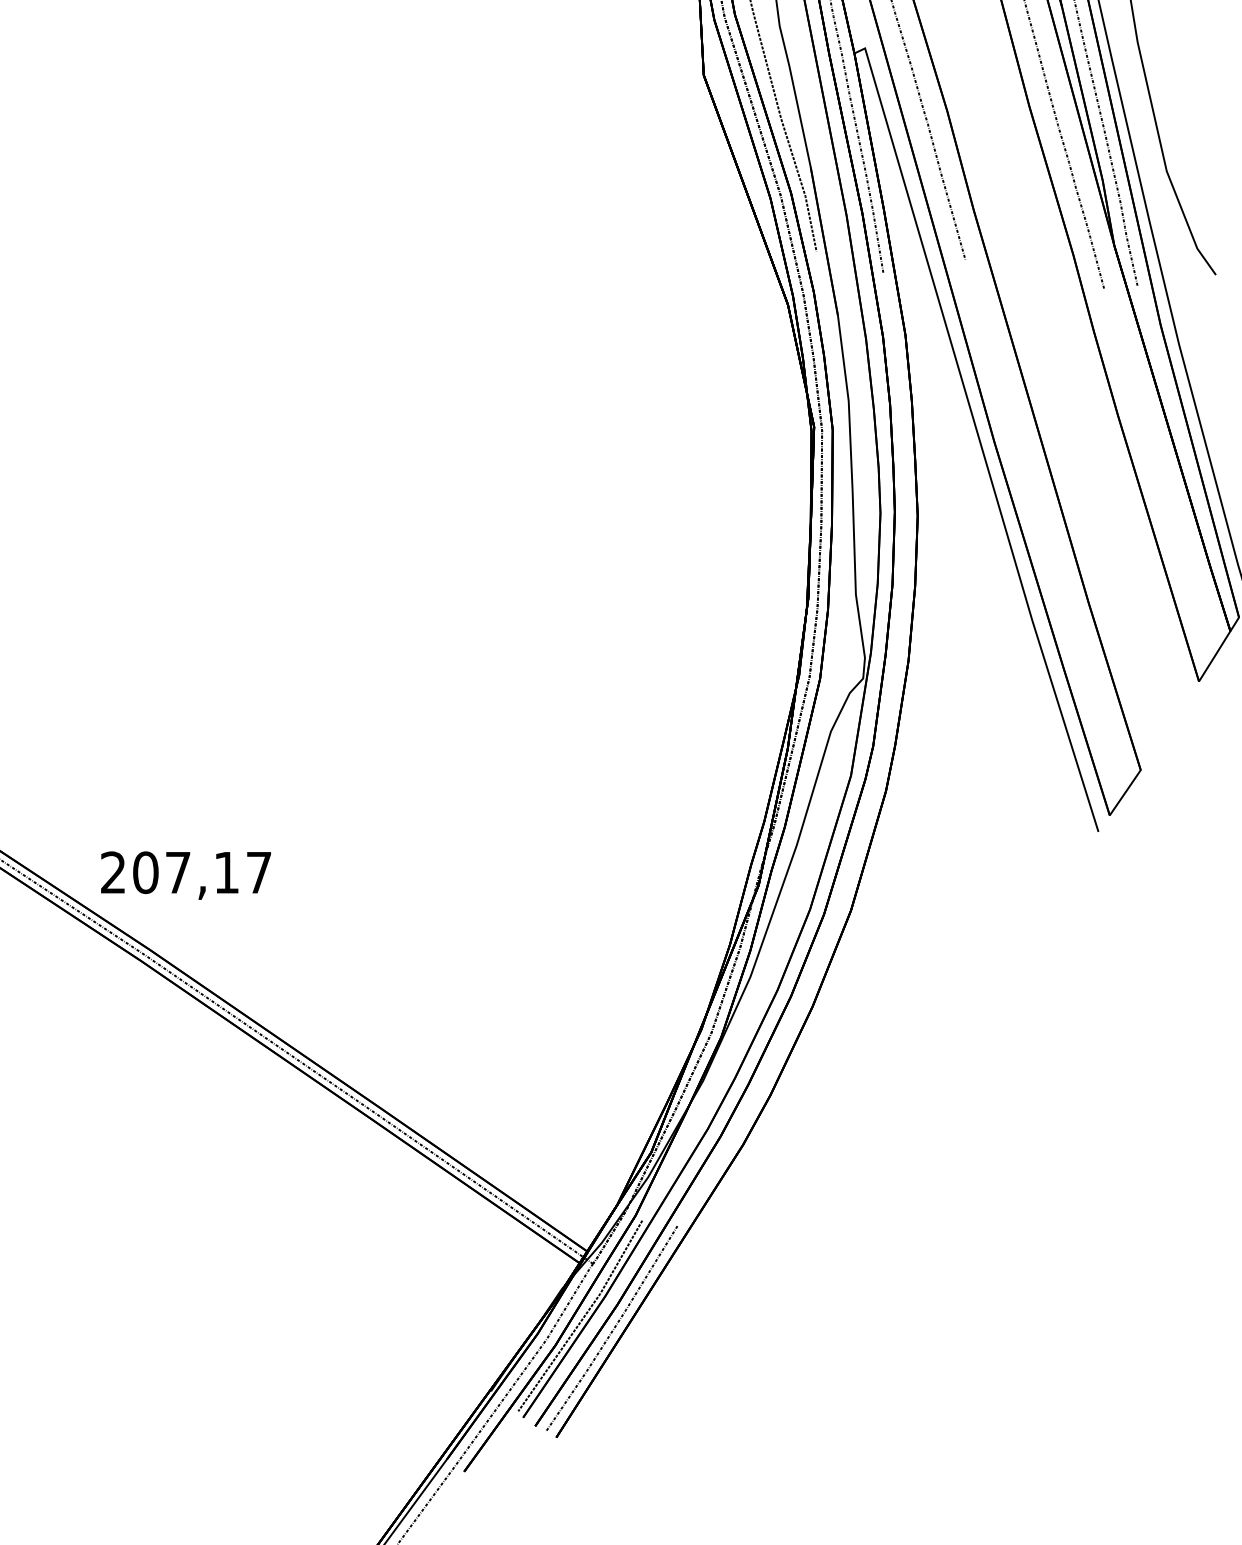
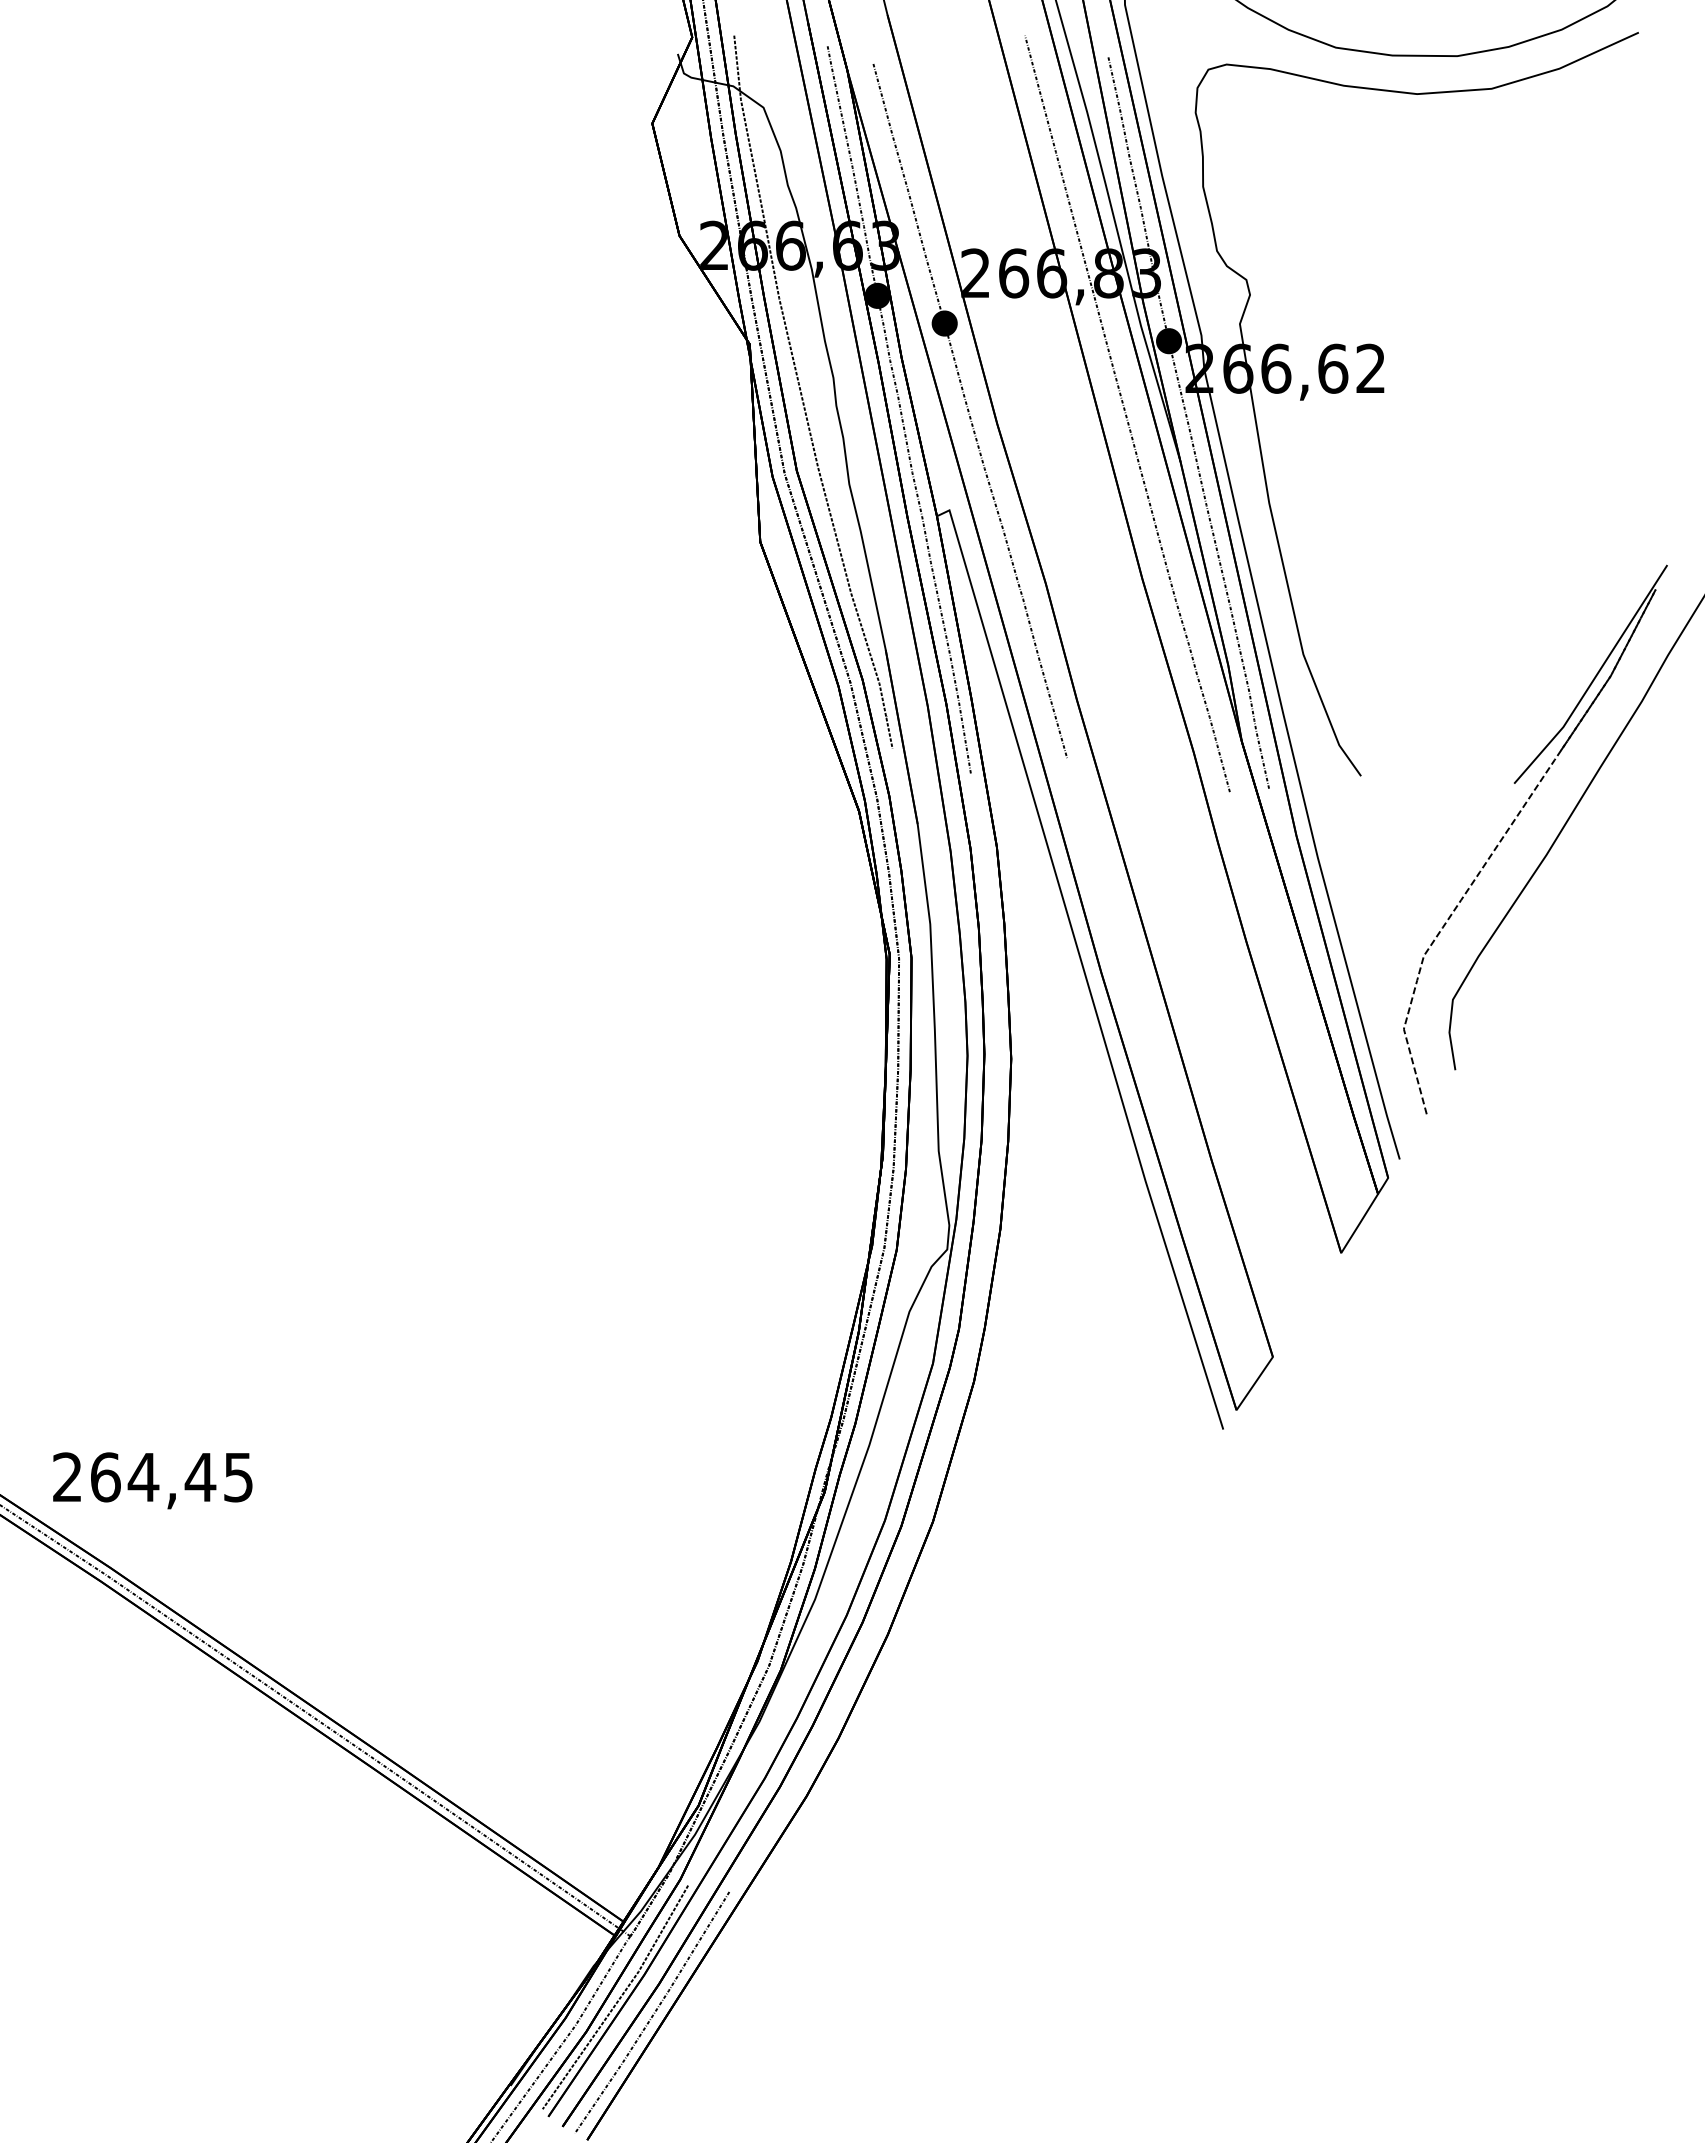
text: (201, 872) -> (171, 1477), 207,17 -> 264,45

